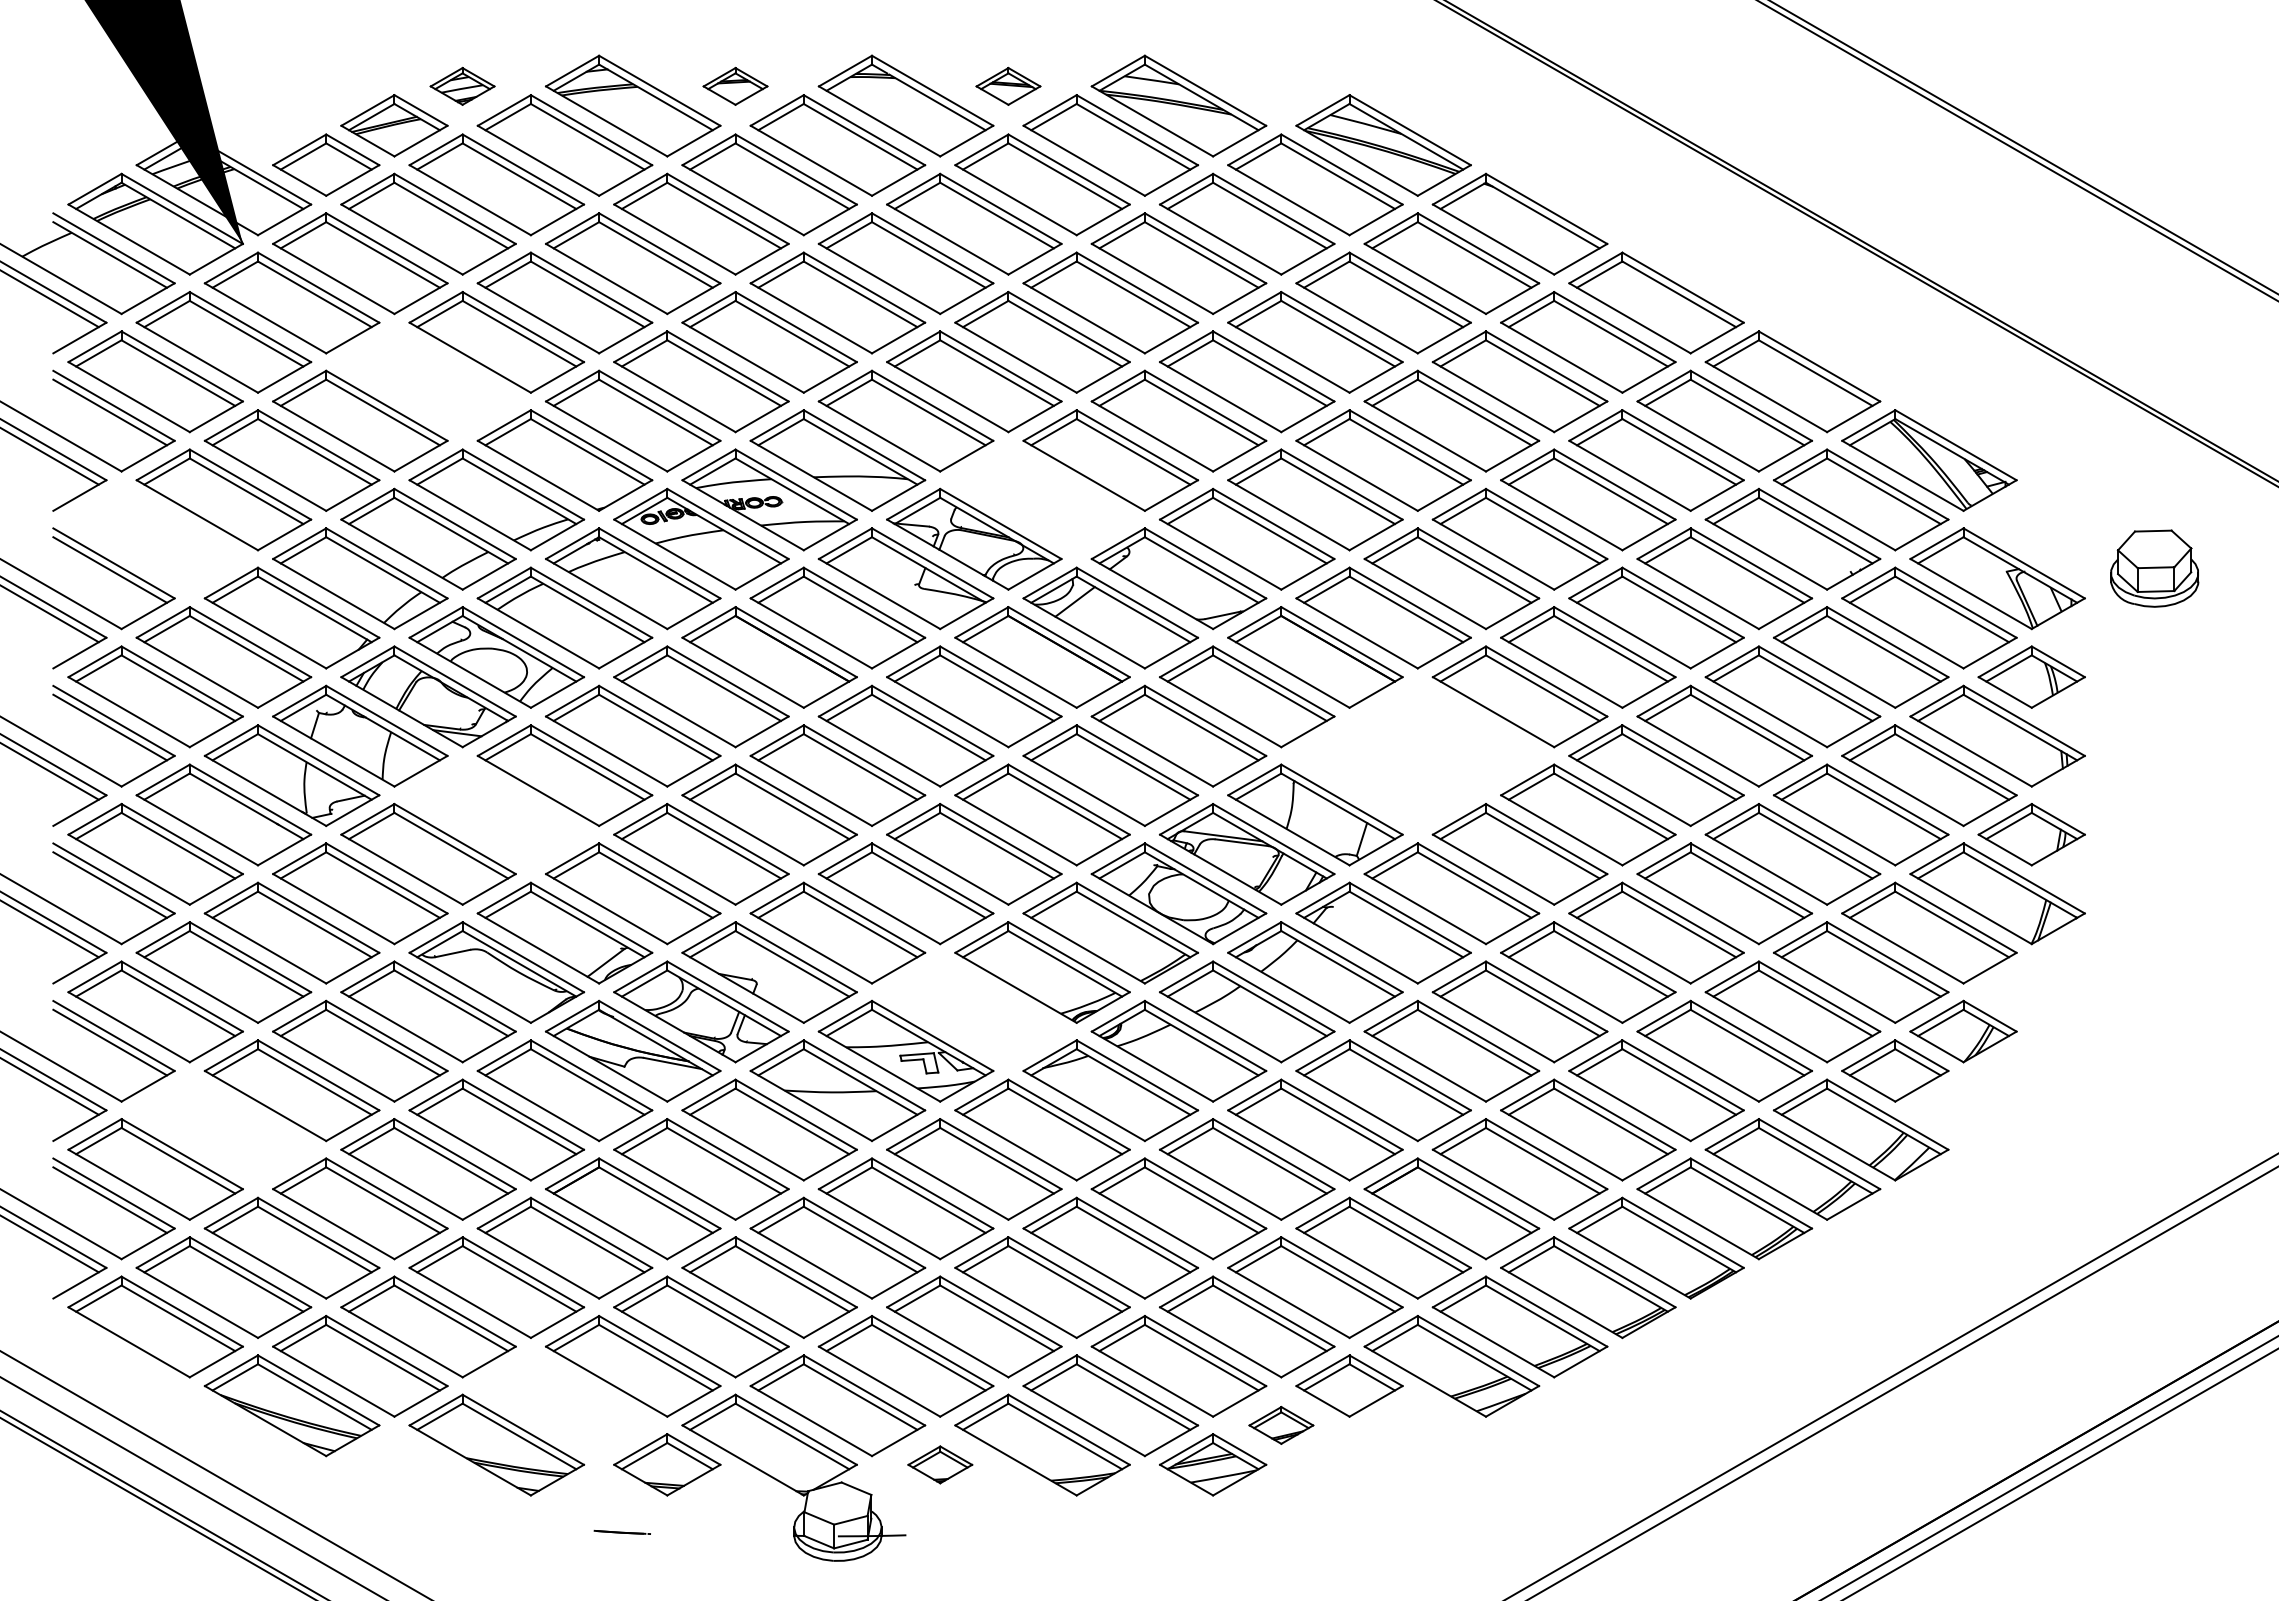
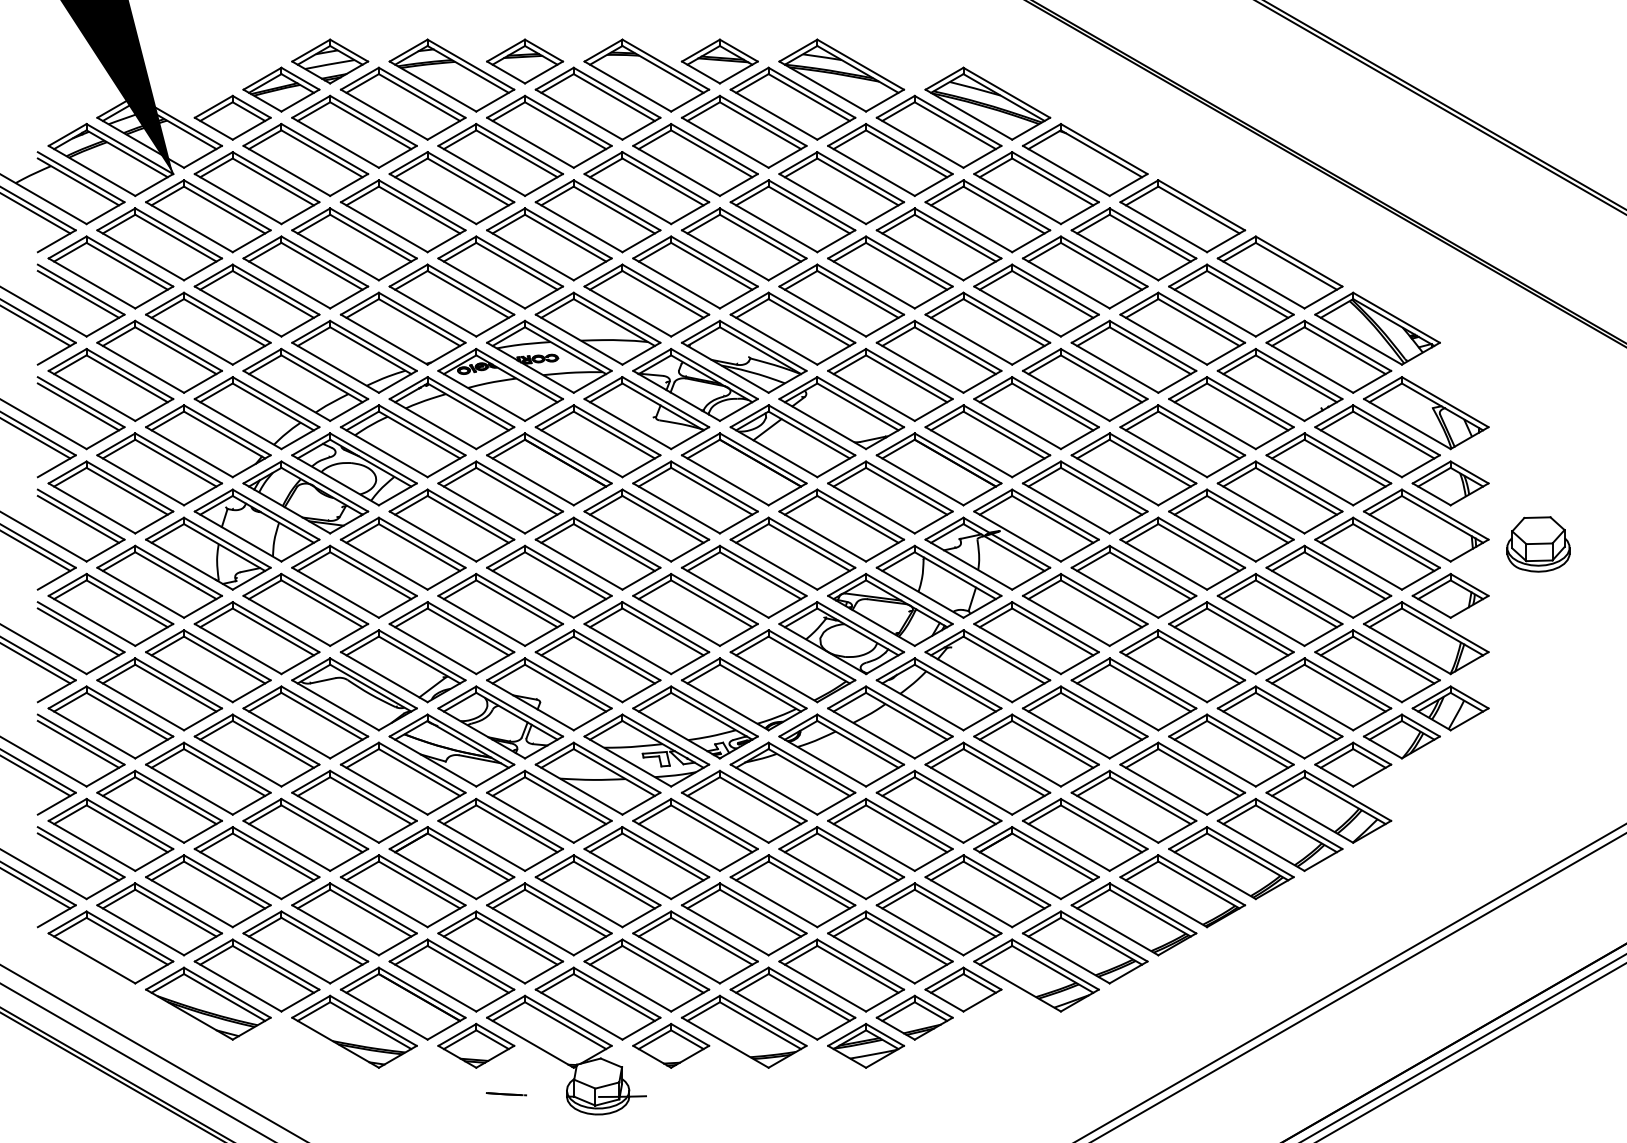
part: (462, 86) -> (330, 61), size x1.67
part: (735, 86) -> (525, 61), size x1.67
part: (1008, 86) -> (719, 61), size x1.67
part: (428, 381) -> (305, 272), added
part: (1042, 499) -> (744, 356), added
part: (155, 538) -> (110, 384), added
part: (2154, 568) -> (1538, 544), moved
part: (1419, 749) -> (1013, 535), added
part: (496, 814) -> (354, 581), added
part: (2031, 991) -> (1450, 707), added
part: (974, 1011) -> (695, 722), added
part: (223, 1129) -> (159, 806), added
part: (564, 1405) -> (402, 1003), added
part: (1281, 1425) -> (914, 1017), size x1.67
part: (940, 1464) -> (671, 1045), size x1.67
line: (621, 1532) -> (505, 1094), moved

